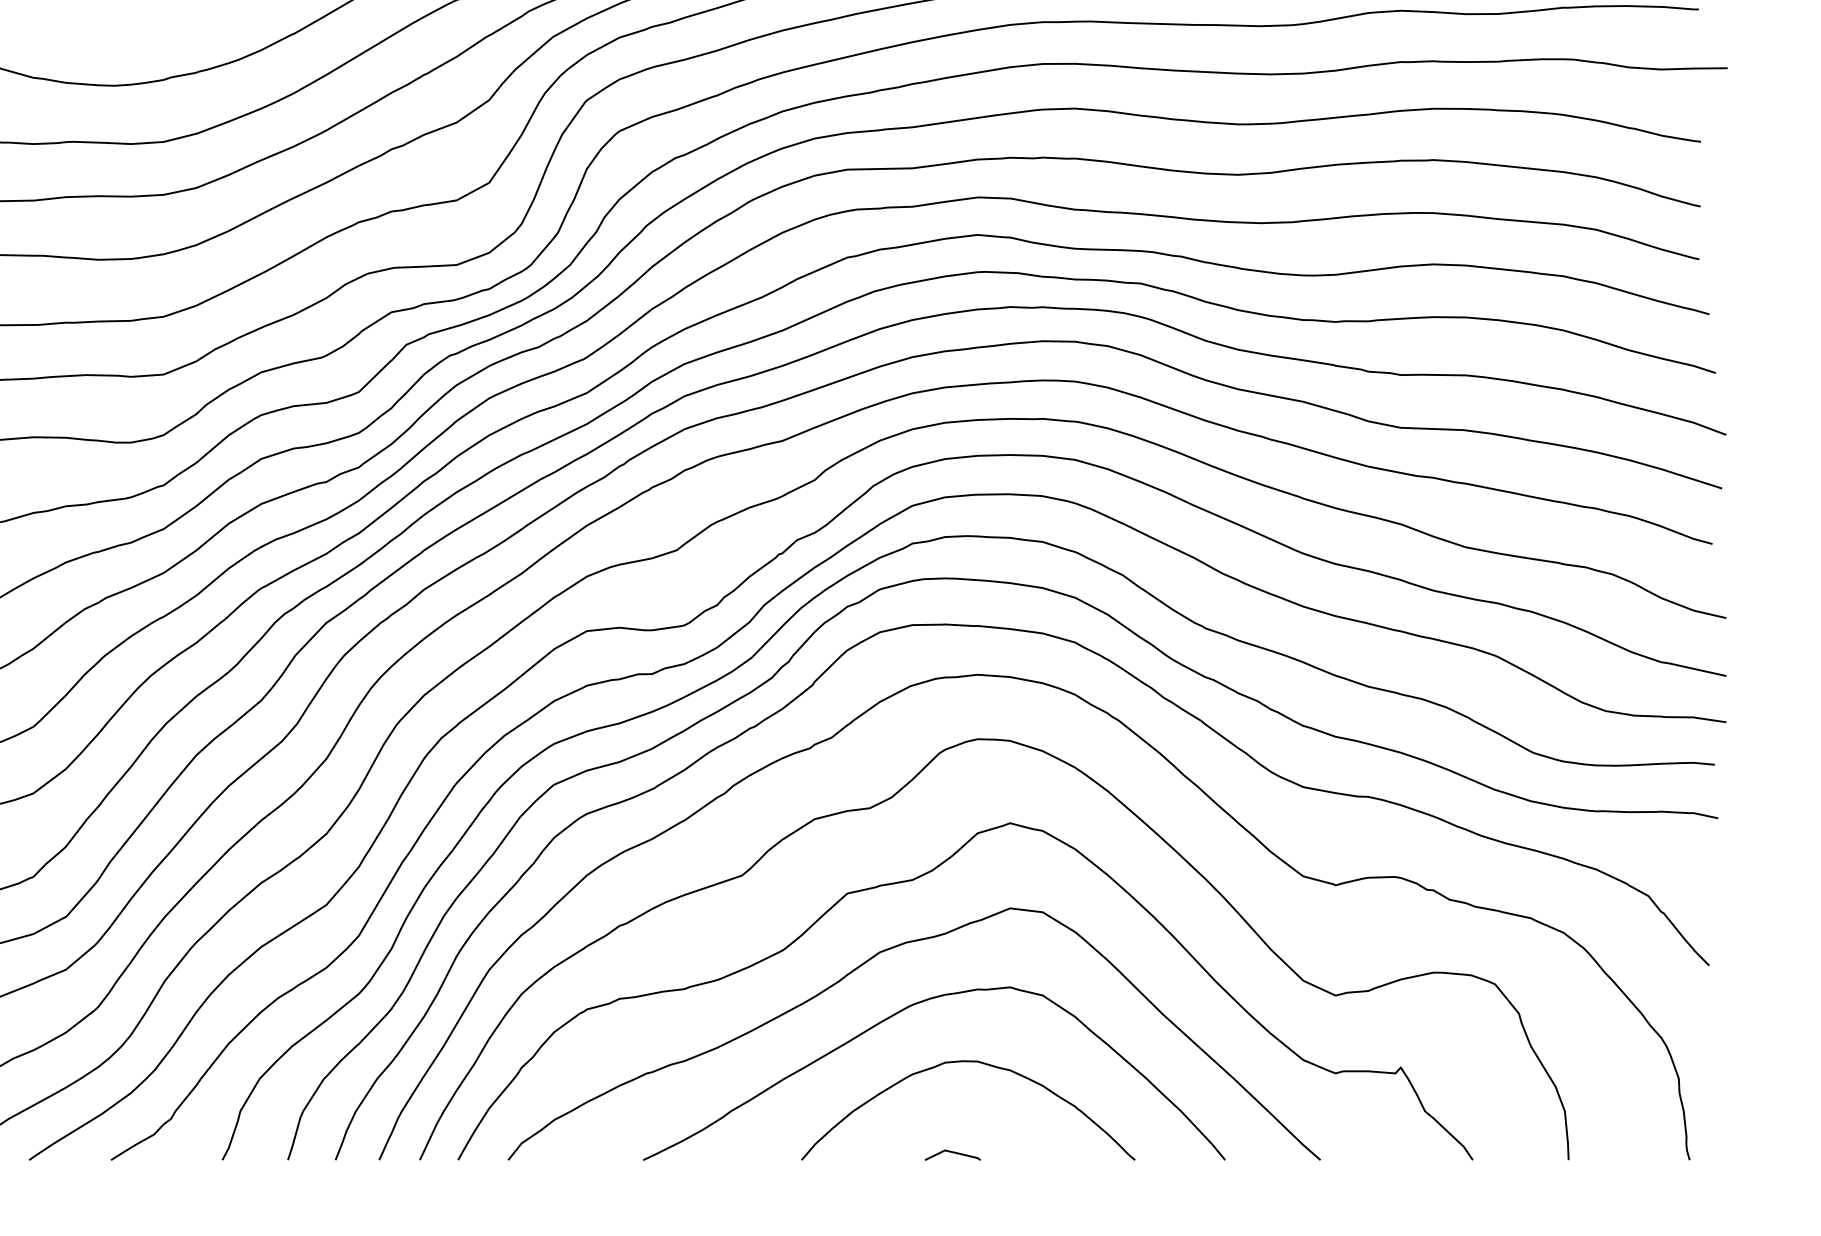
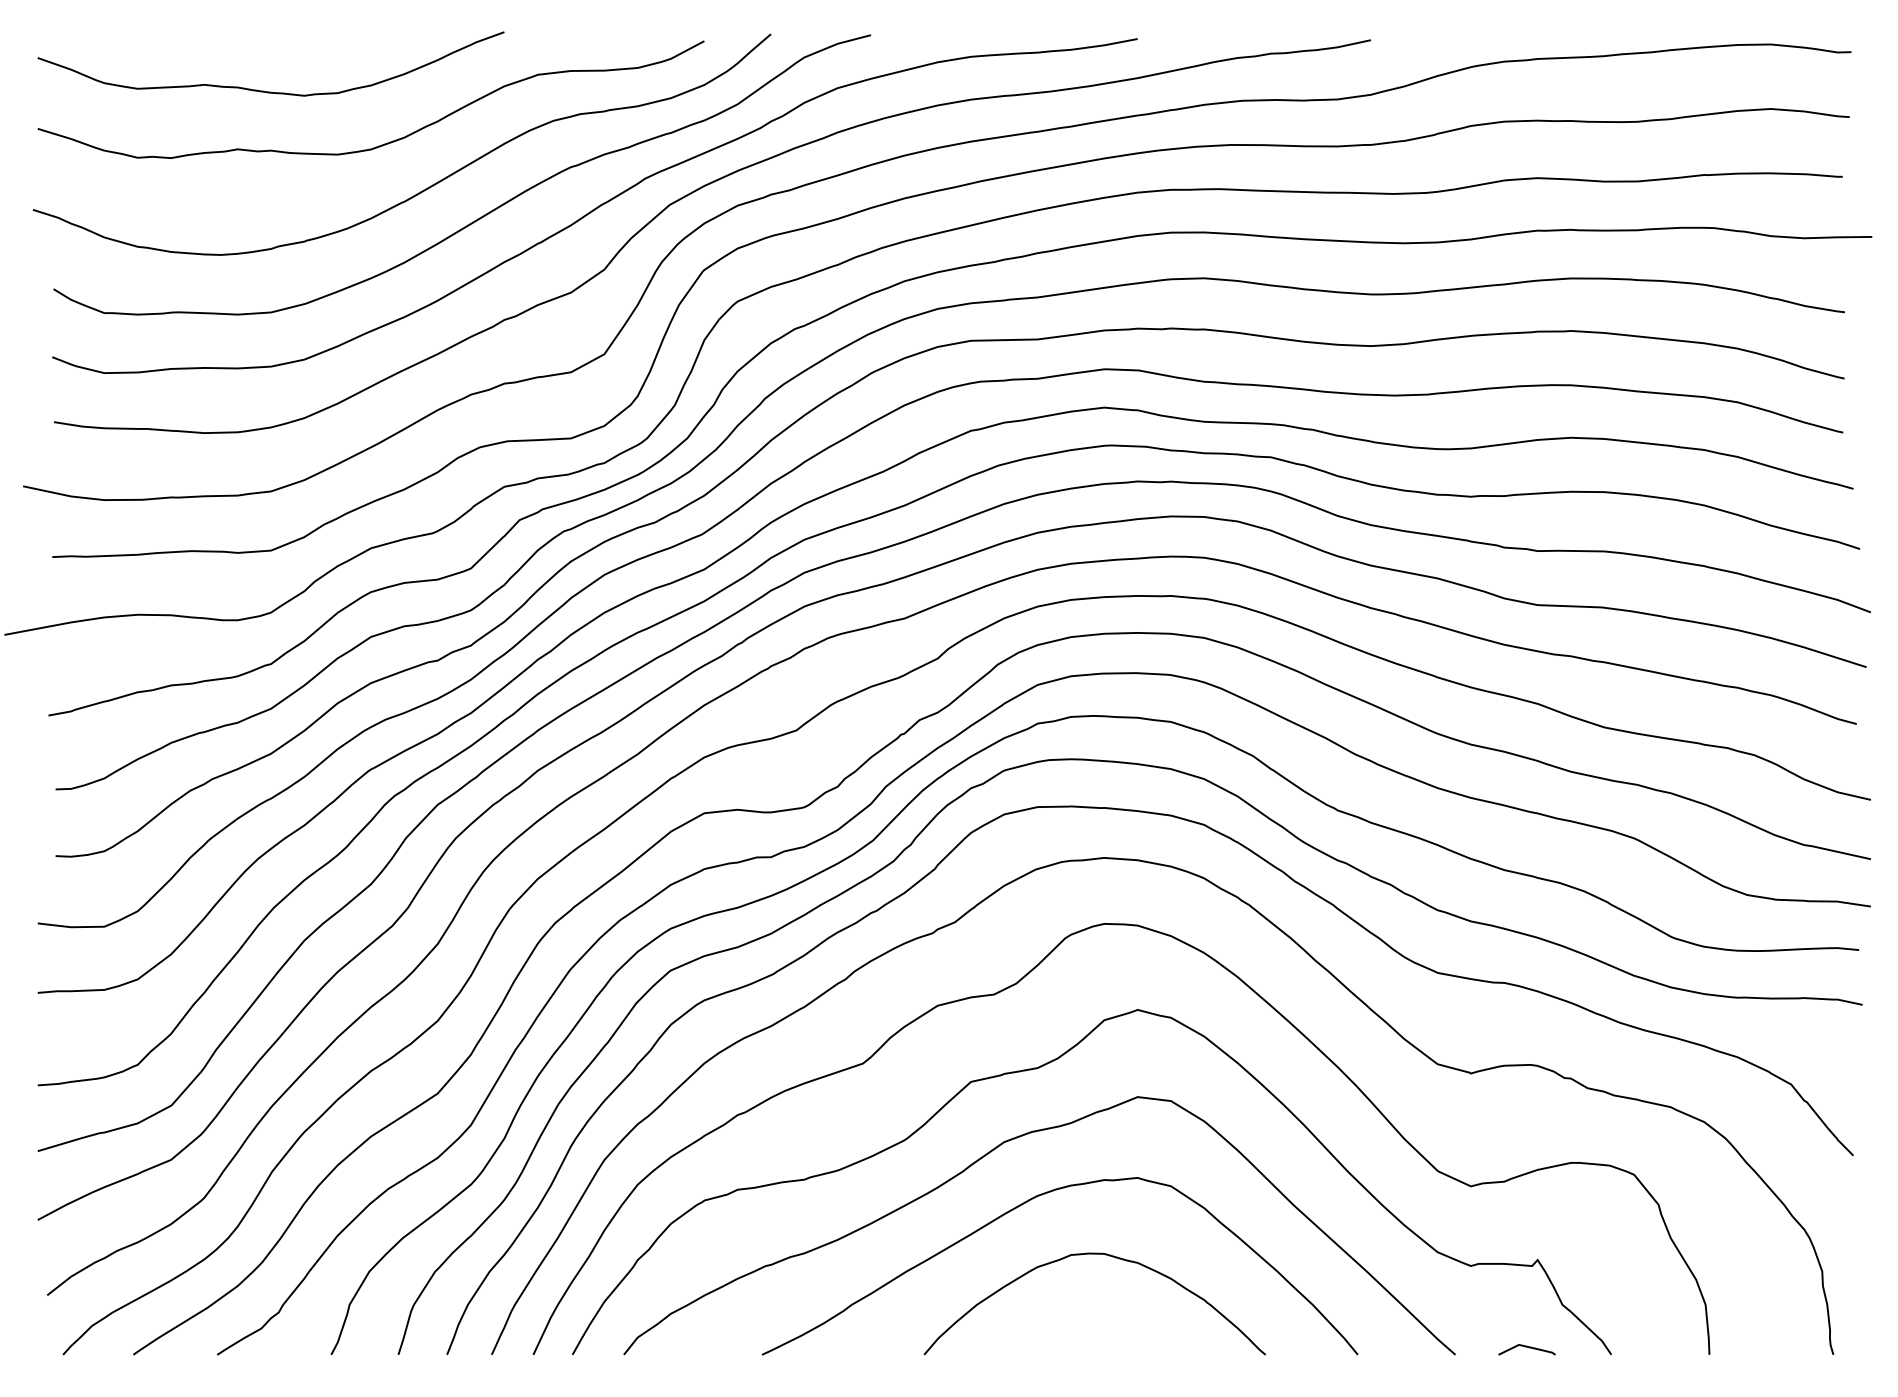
line: (952, 1152) -> (1526, 1347), moved

